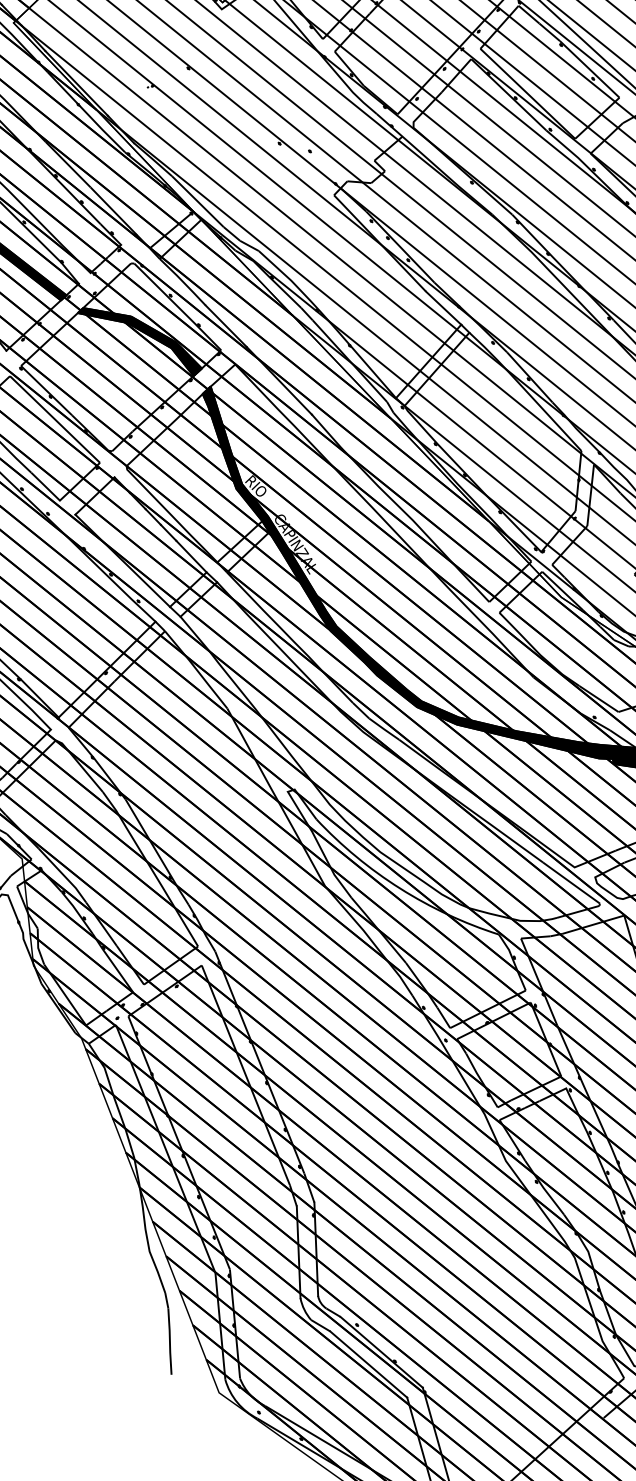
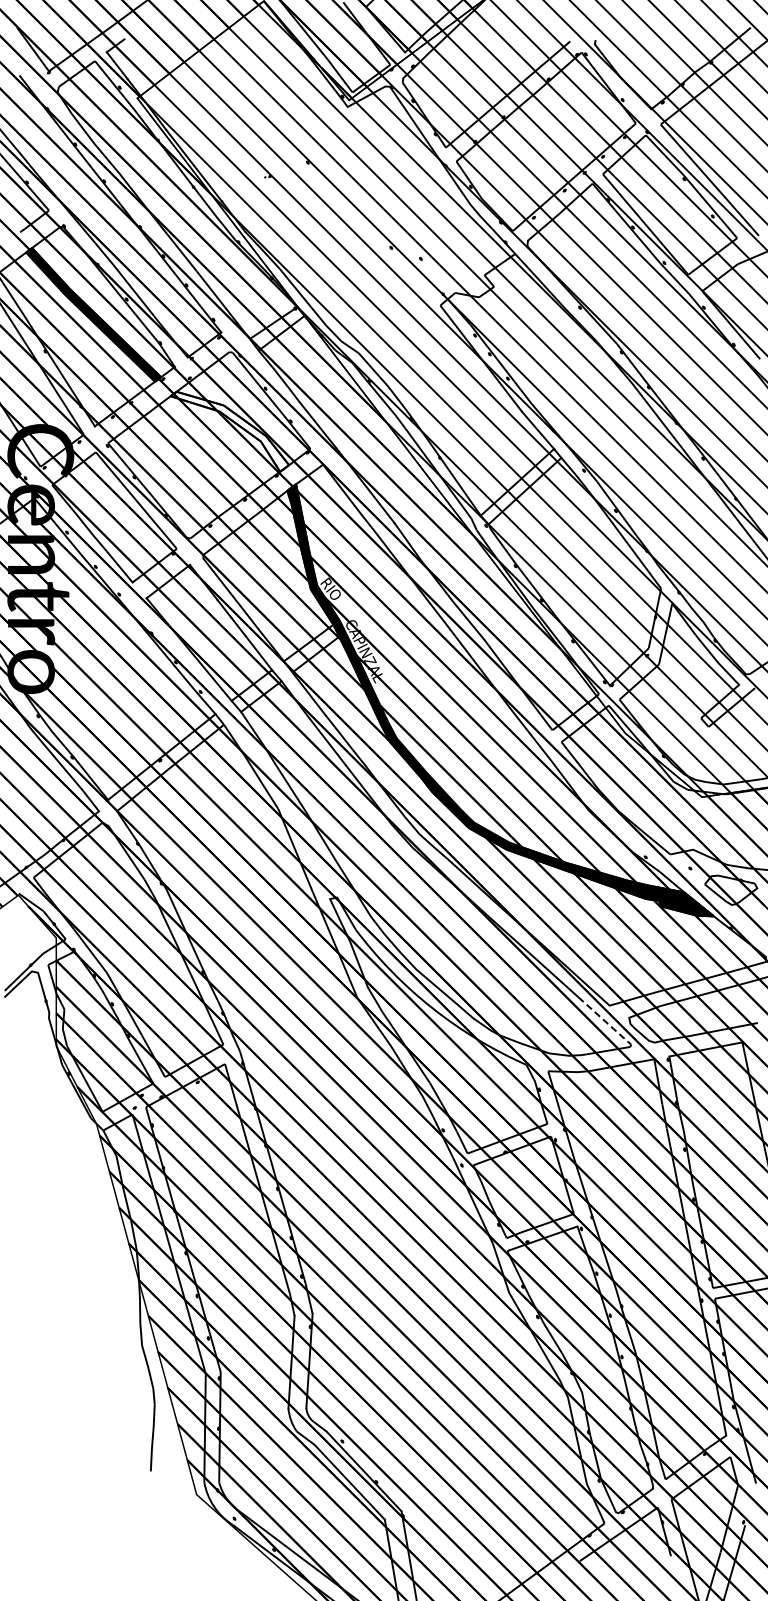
fill: (139, 341) -> (229, 431), removed
line: (572, 883) -> (605, 1021), solid -> dashed

